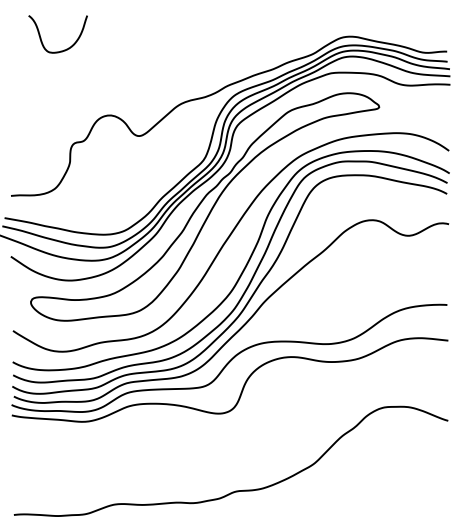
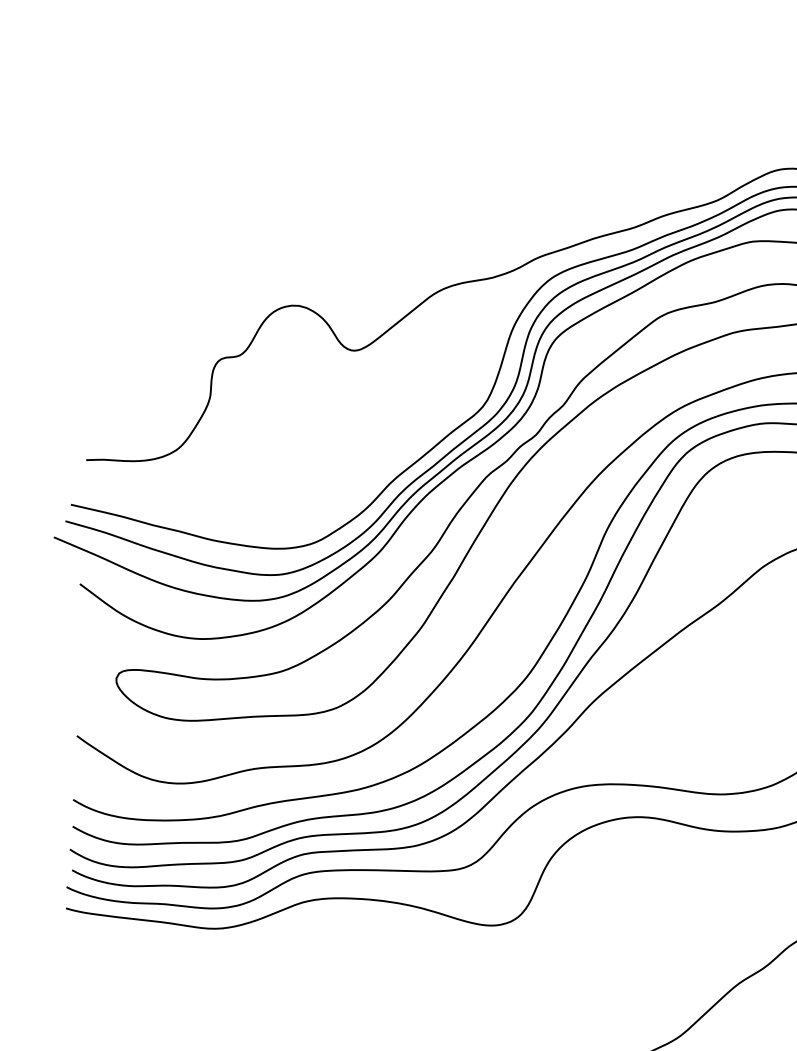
curve: (41, 37) -> (164, 139), removed

